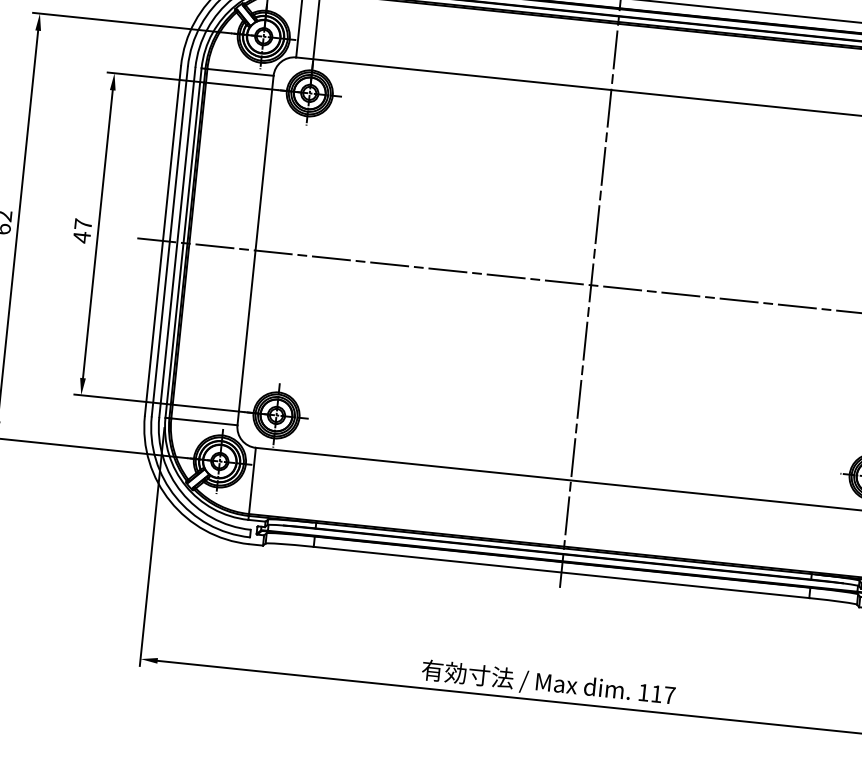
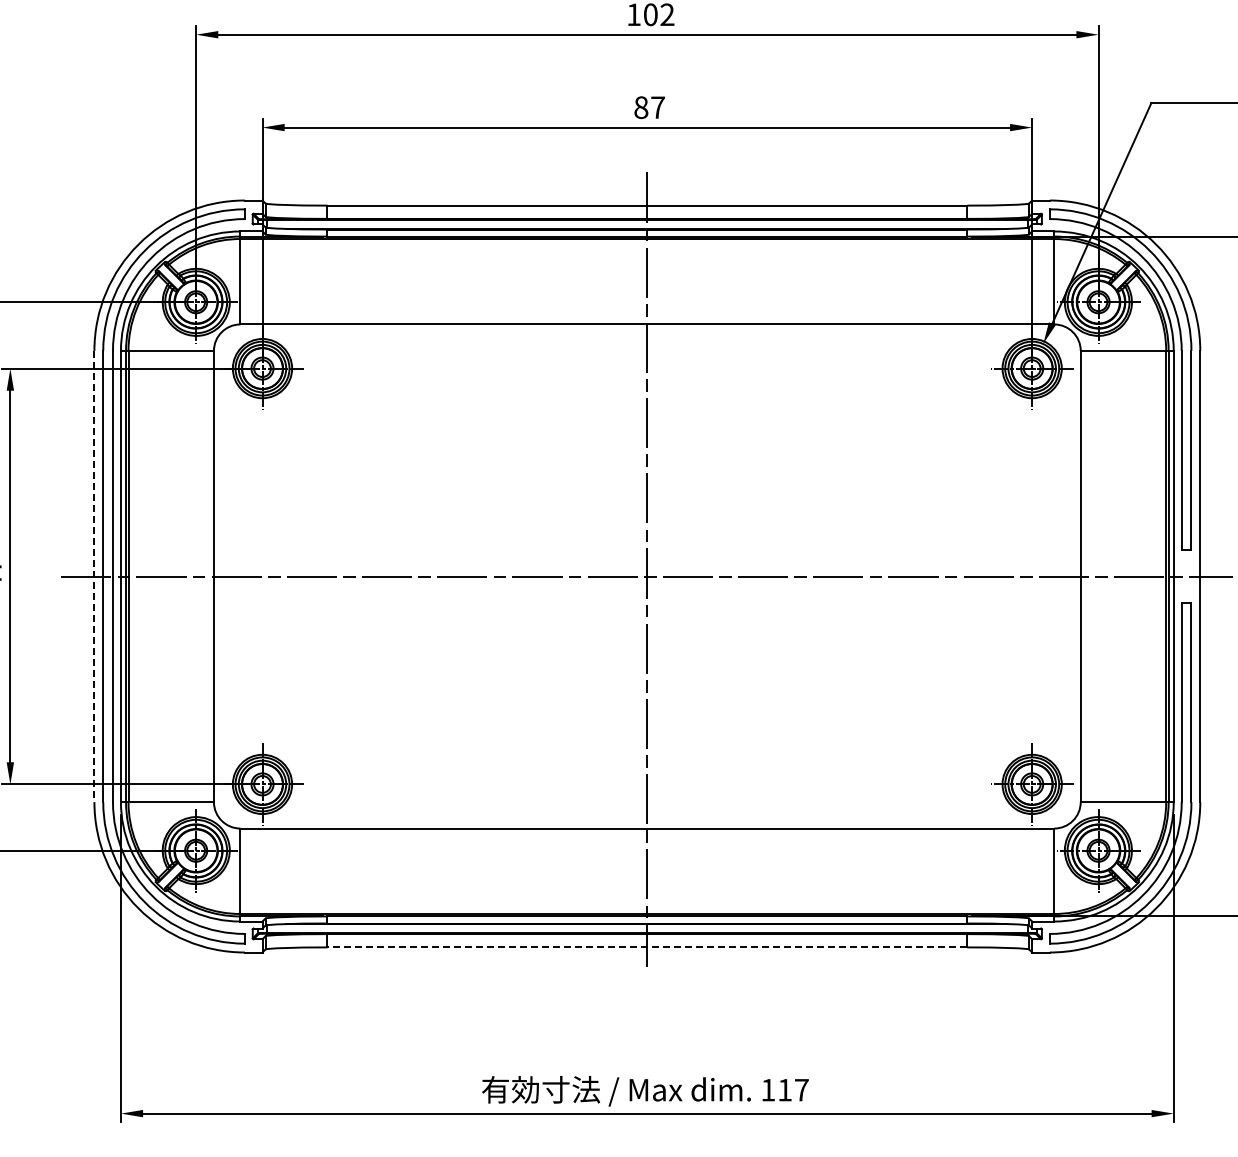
line: (163, 240) -> (94, 576), solid -> dashed
line: (561, 572) -> (647, 947), solid -> dashed

